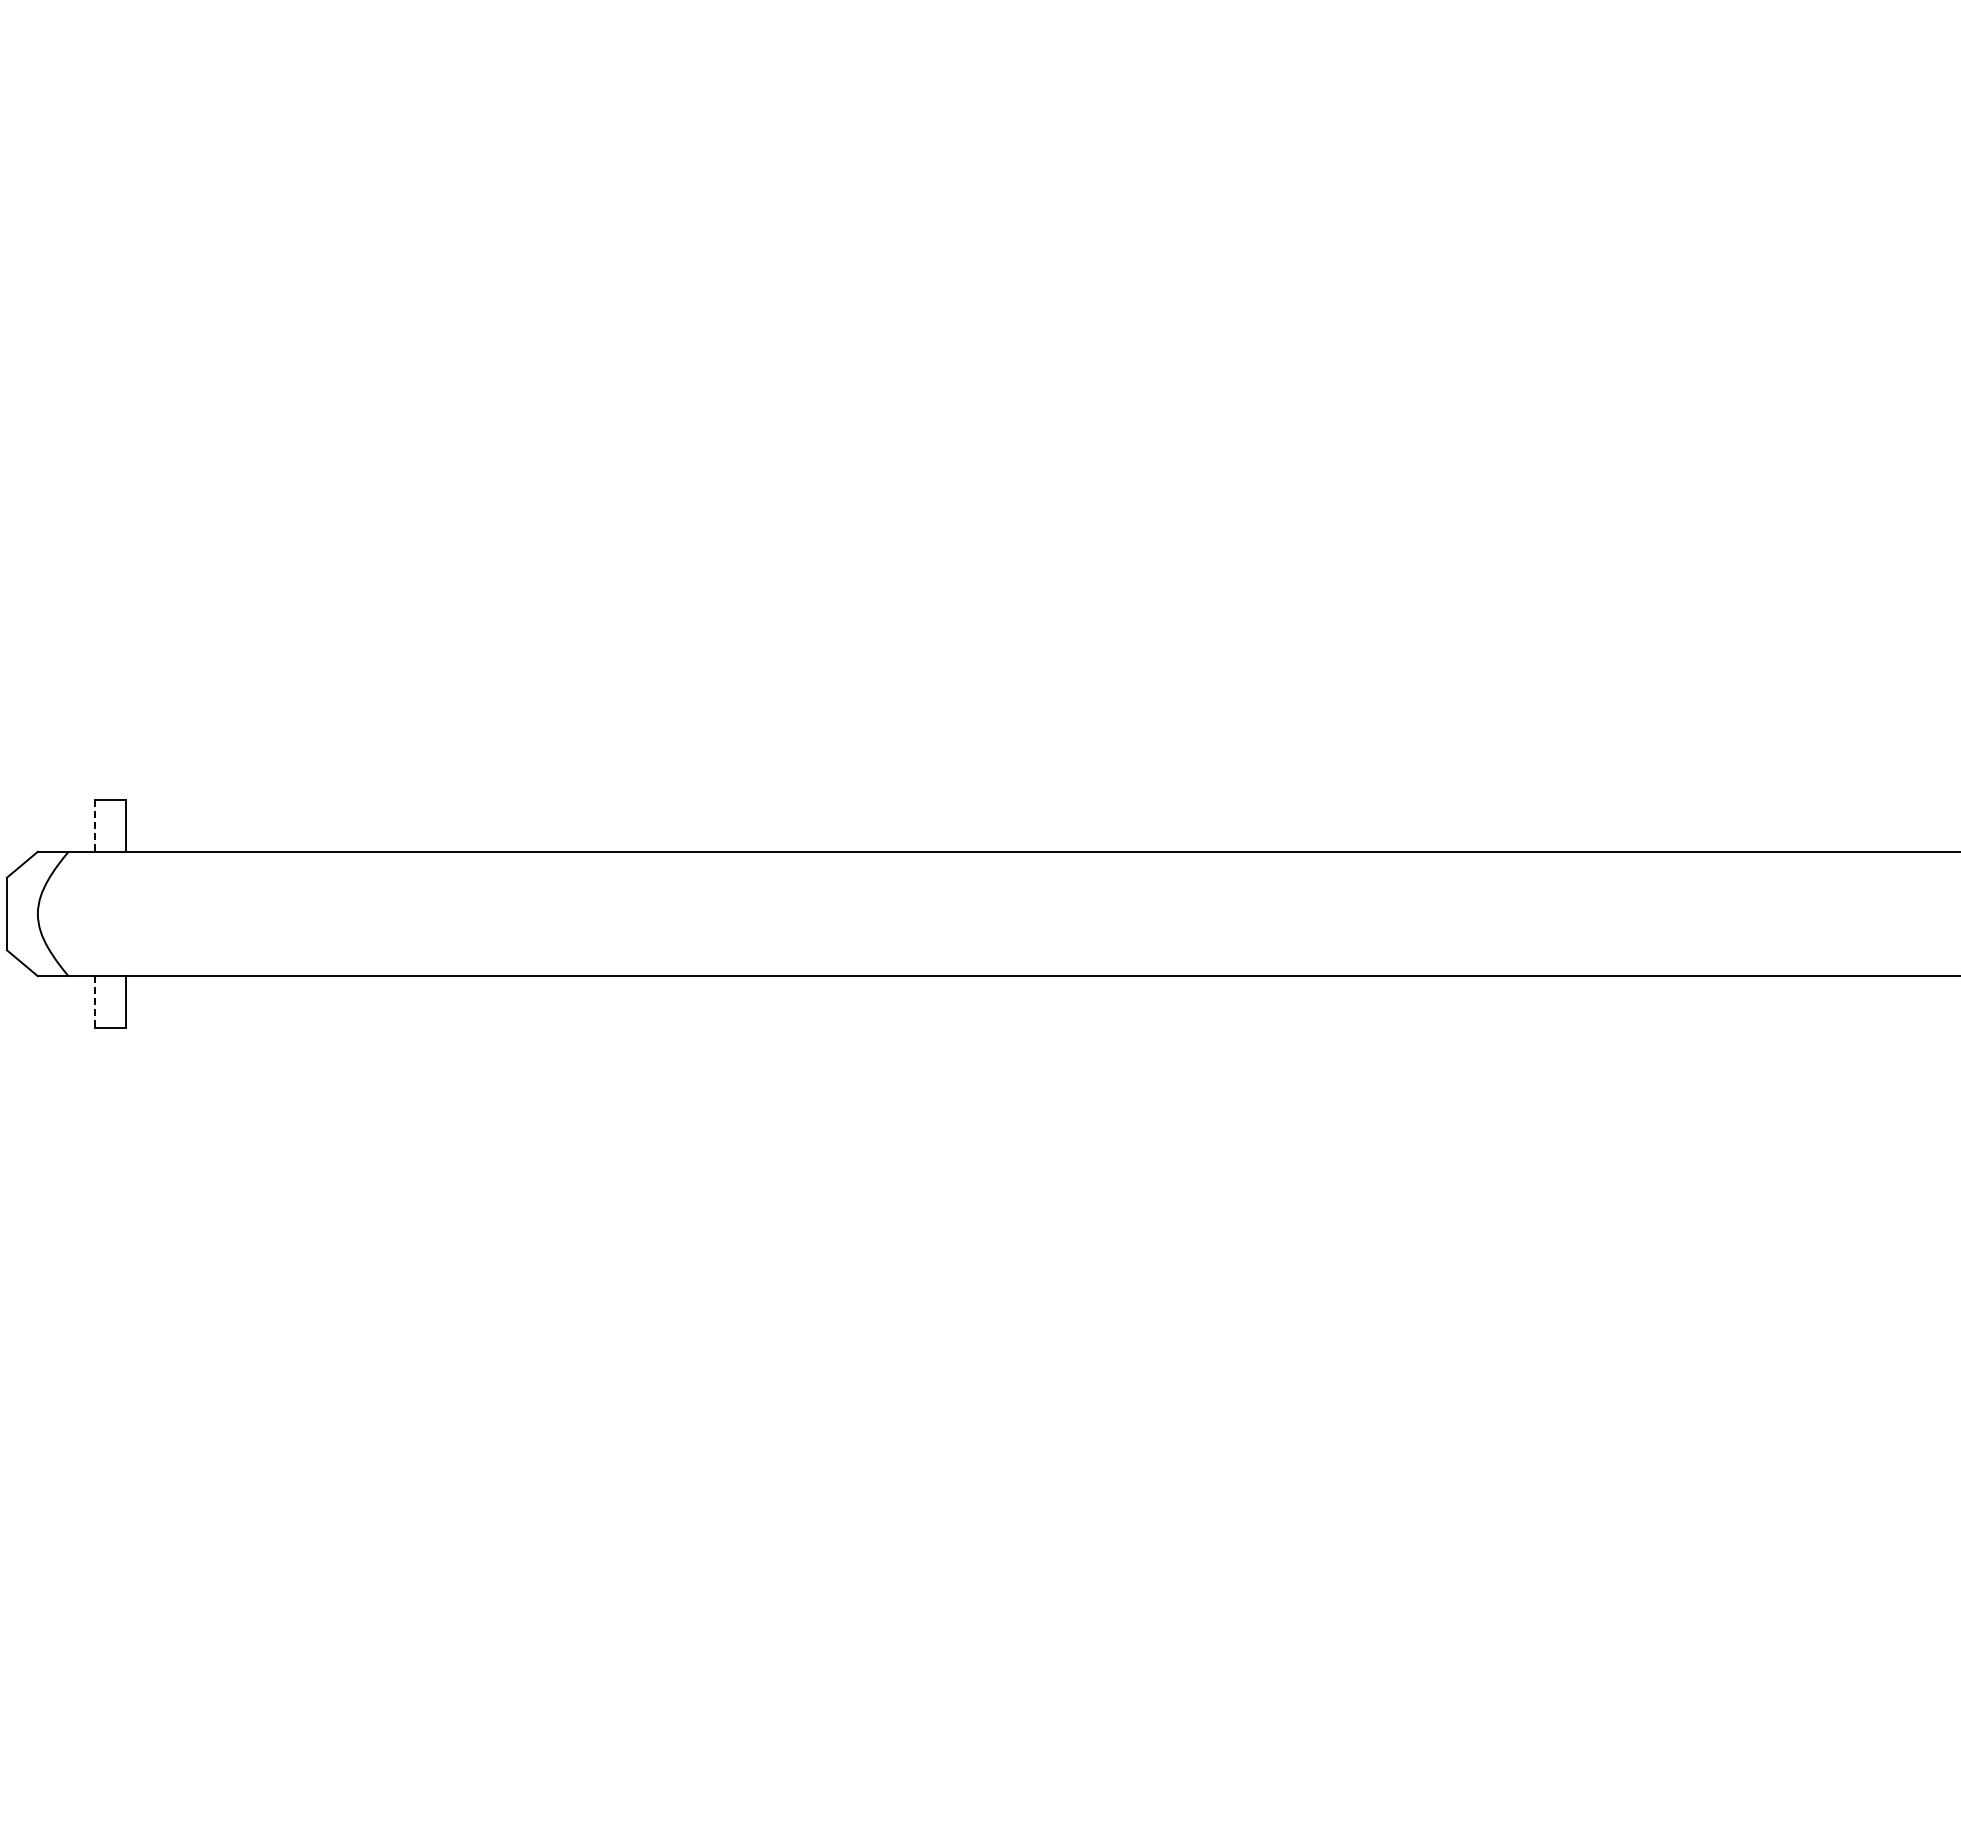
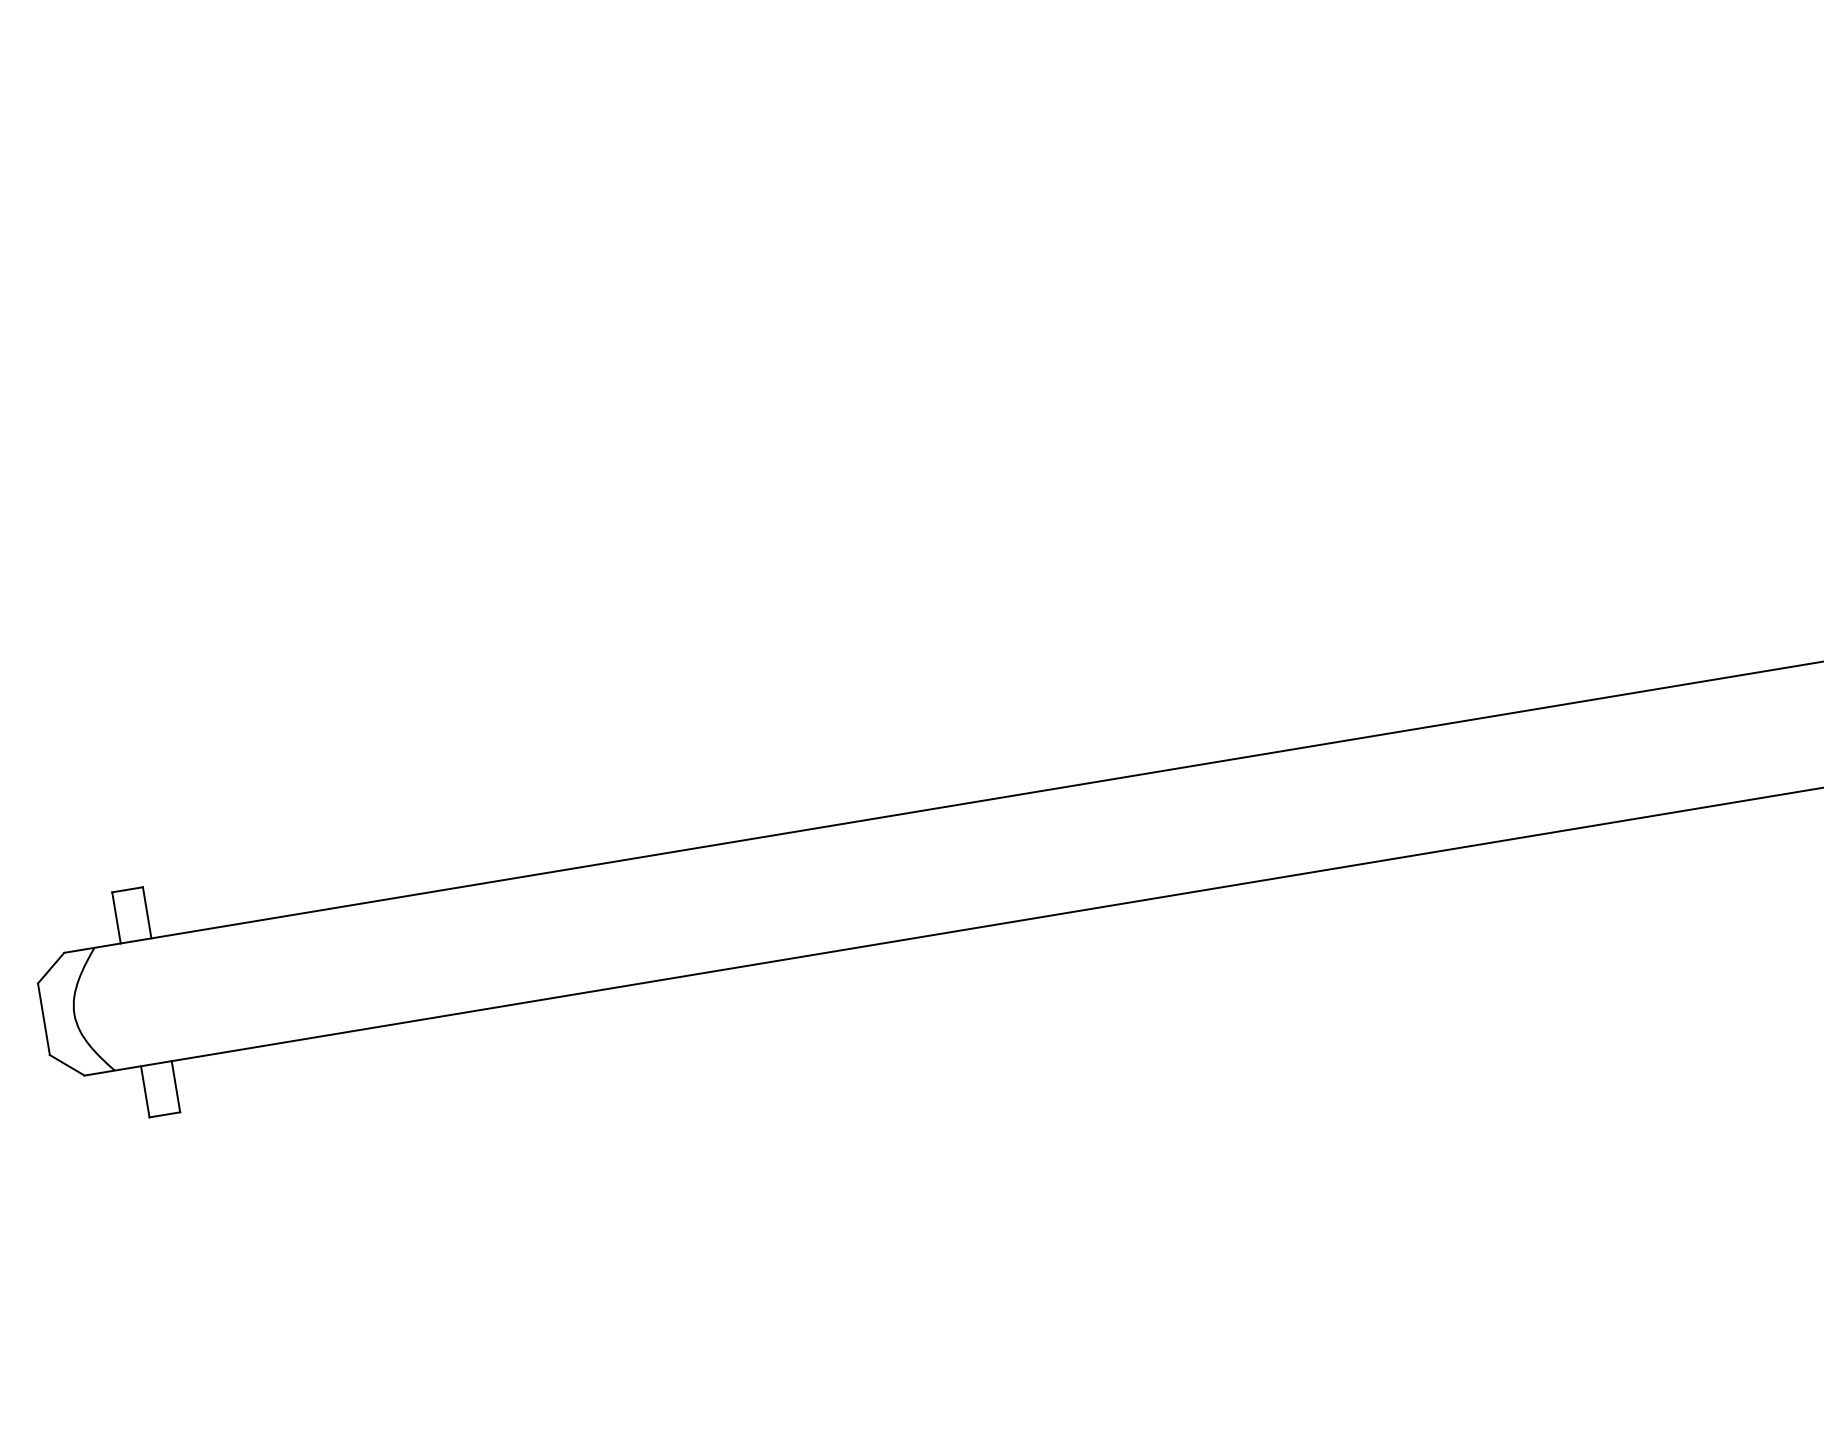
line: (95, 825) -> (116, 917), dashed -> solid
line: (95, 1002) -> (145, 1092), dashed -> solid

